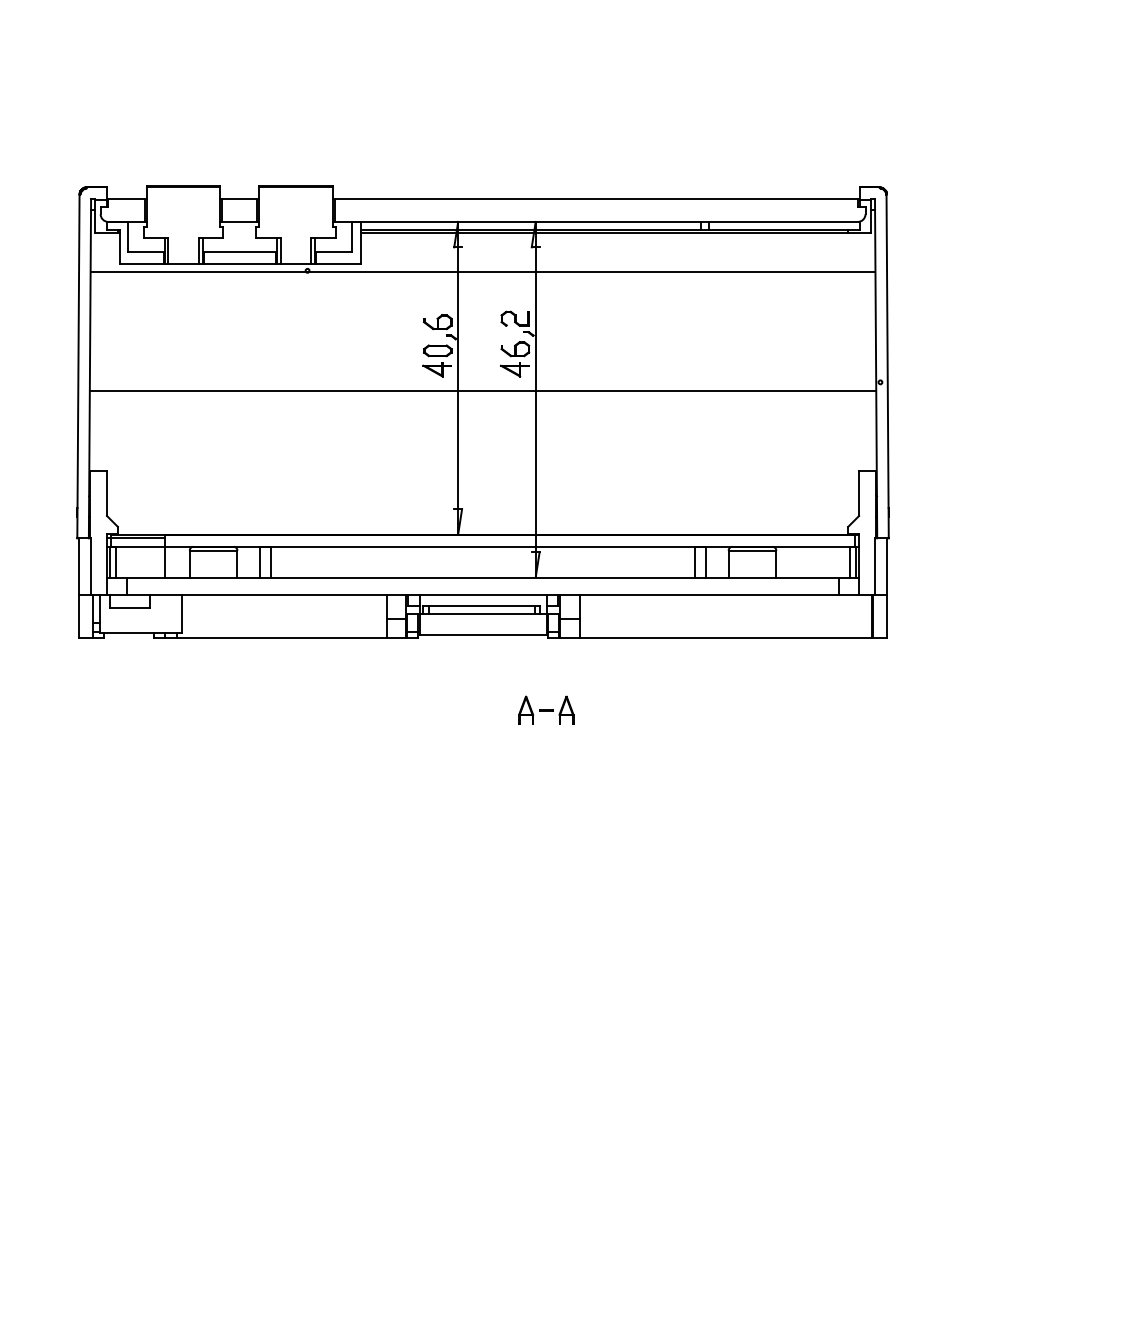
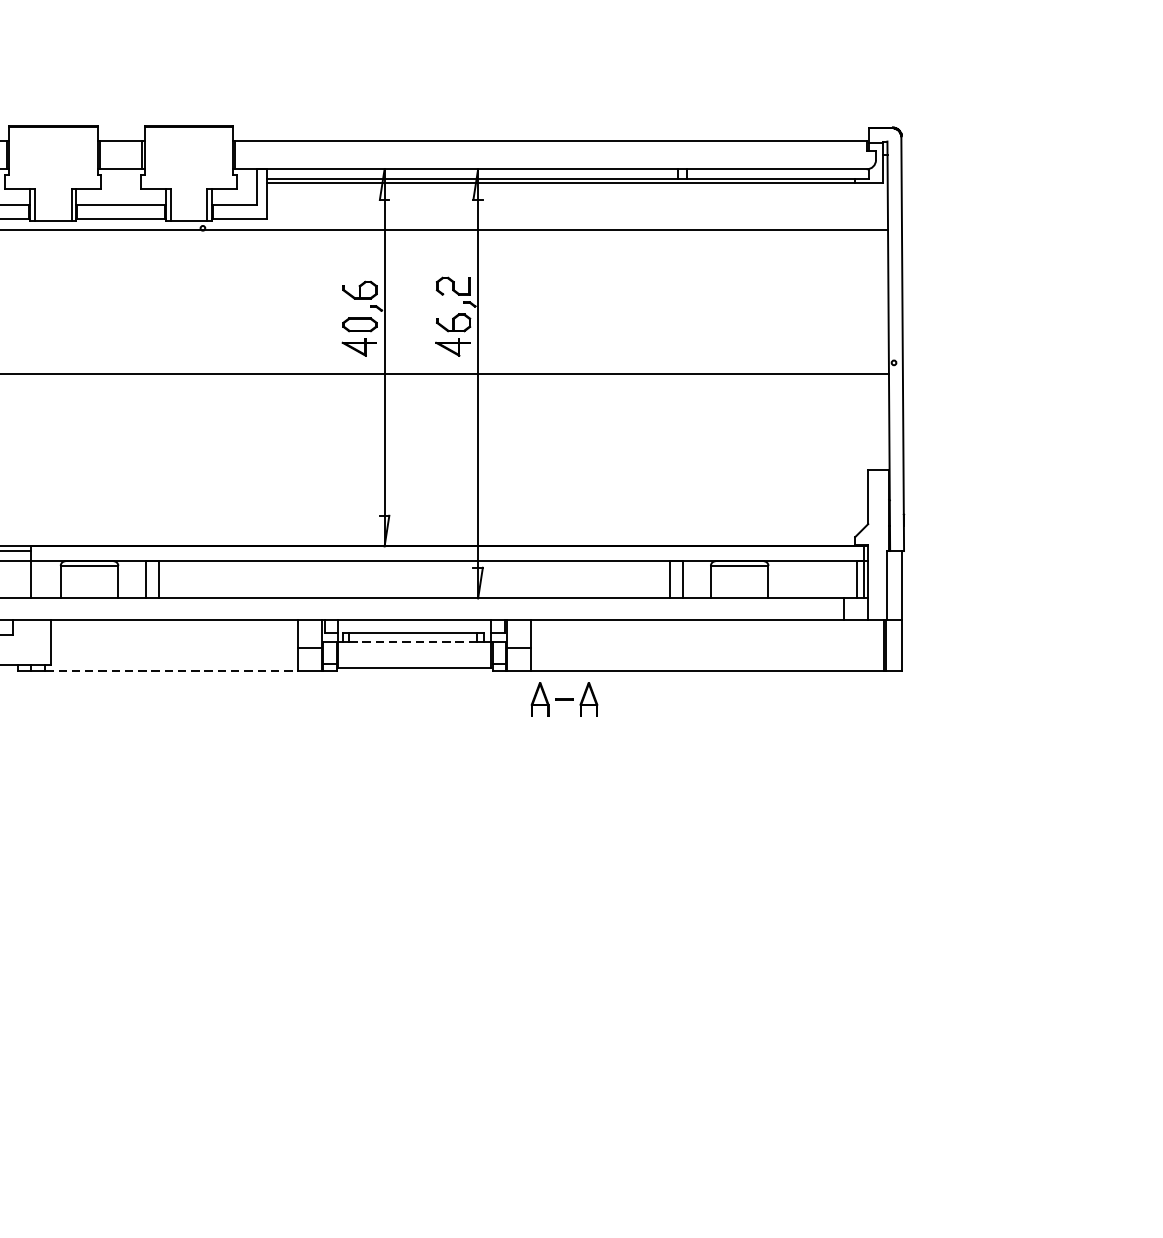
line: (482, 613) -> (413, 641), solid -> dashed
line: (281, 637) -> (171, 670), solid -> dashed
part: (546, 709) -> (564, 698), moved

